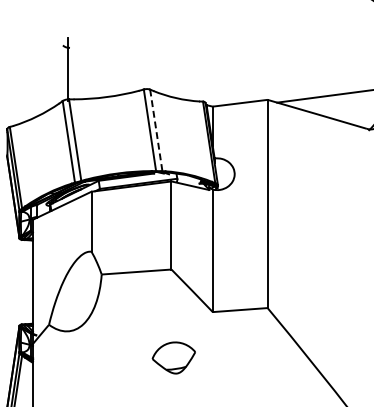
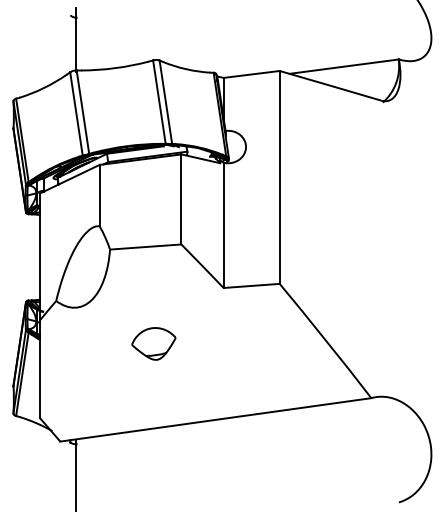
line: (155, 130) -> (165, 102), dashed -> solid
part: (173, 357) -> (153, 343), moved

